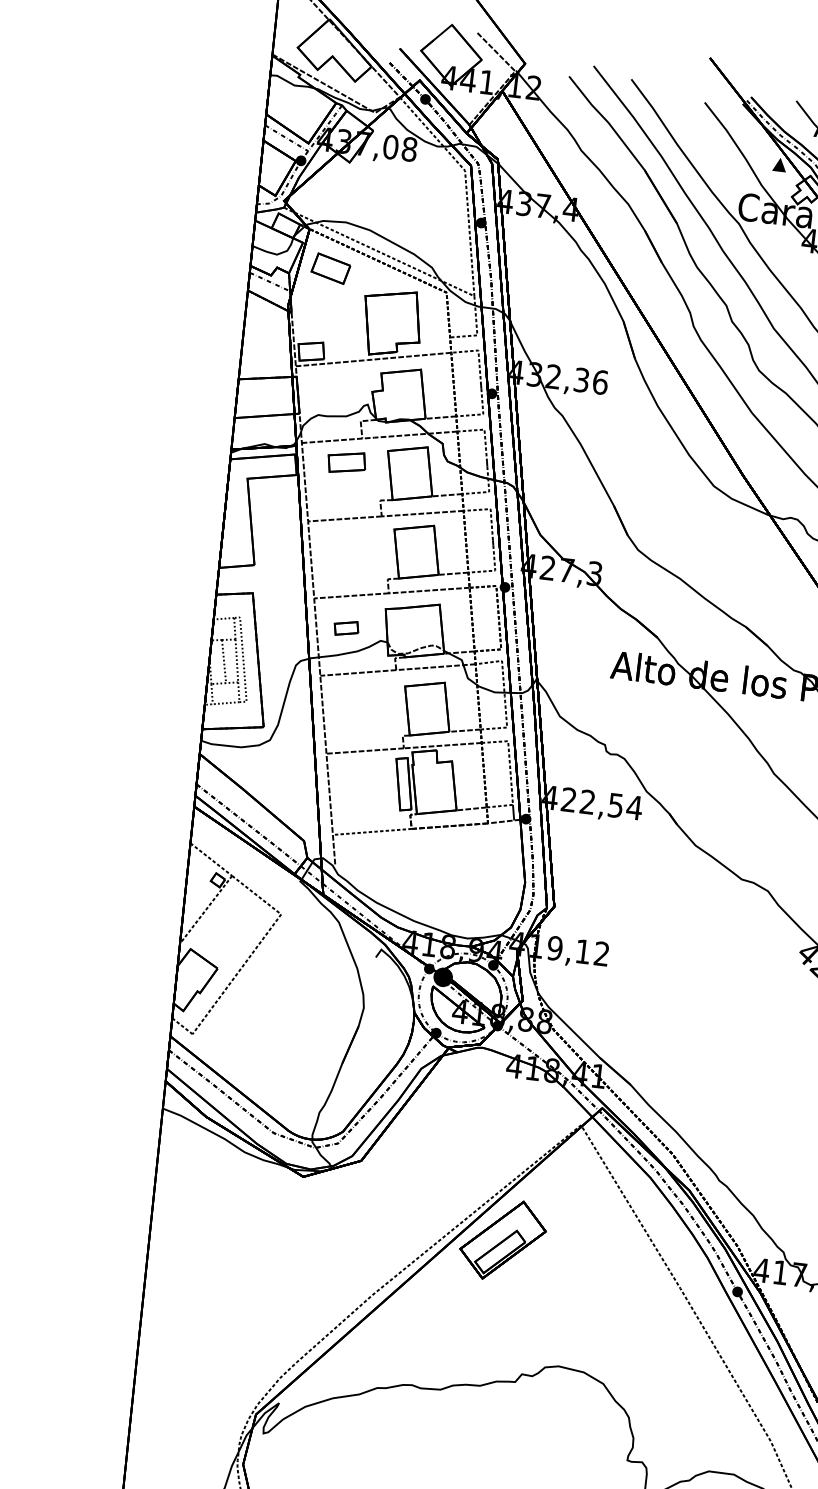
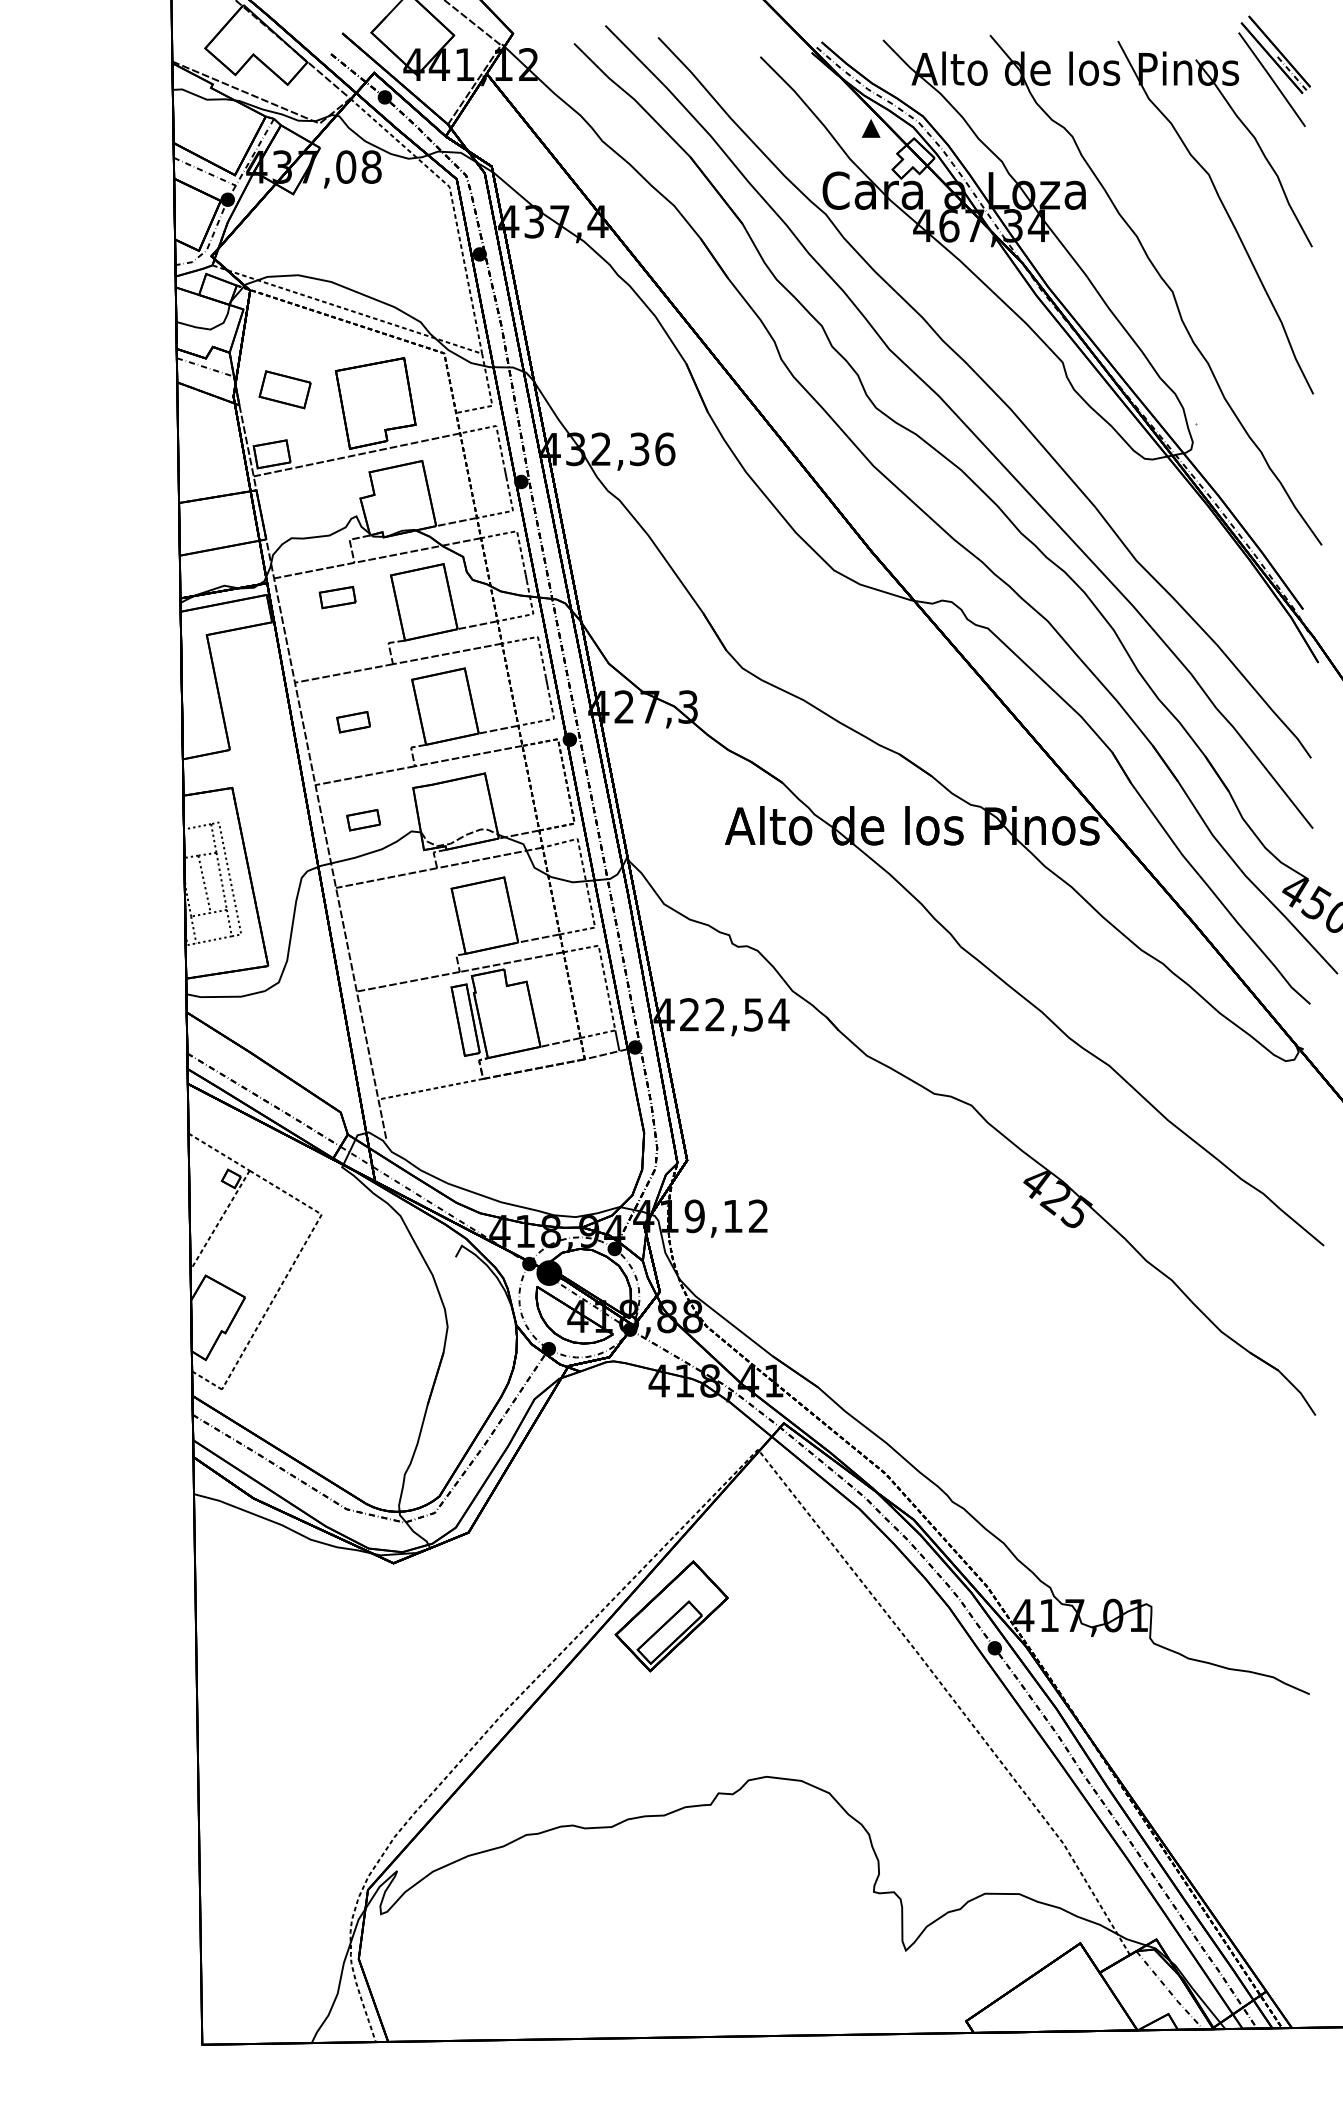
part: (330, 268) -> (284, 389), moved
part: (346, 462) -> (337, 597), size x0.7
part: (347, 555) -> (353, 722), added

